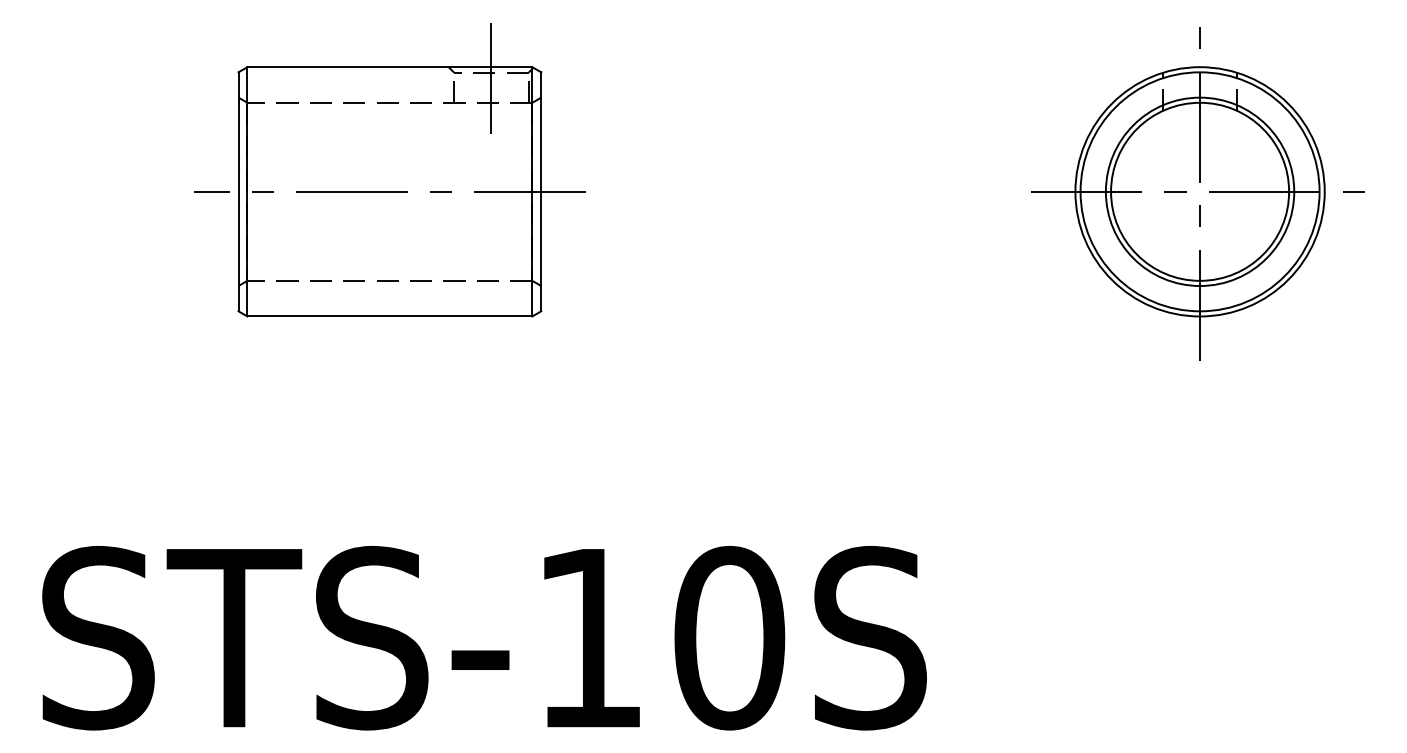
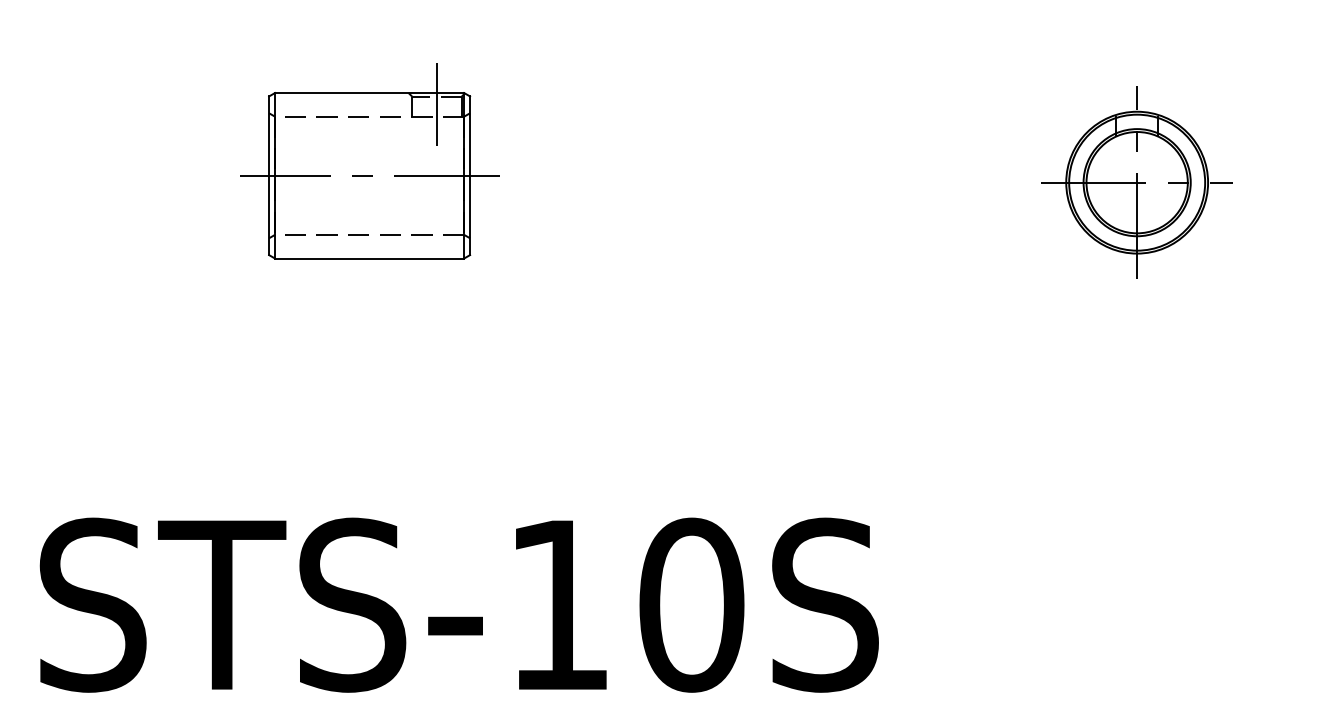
part: (389, 170) -> (369, 161), size x0.7
part: (1197, 193) -> (1135, 183), size x0.6

